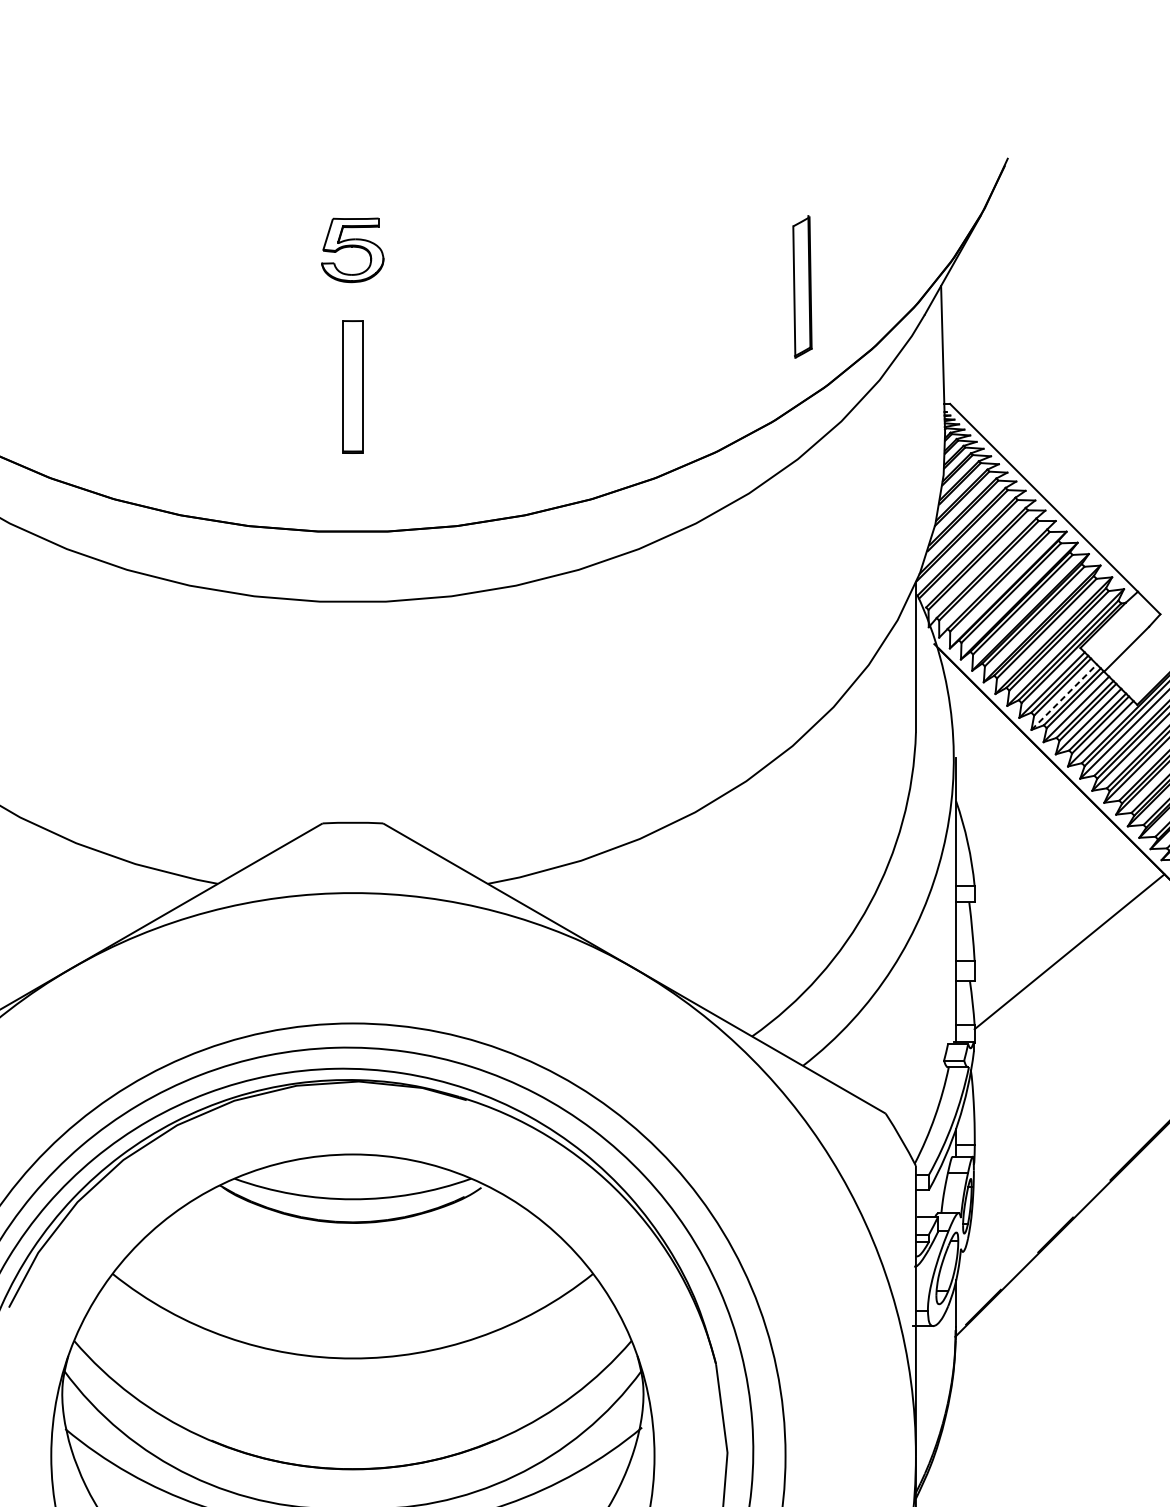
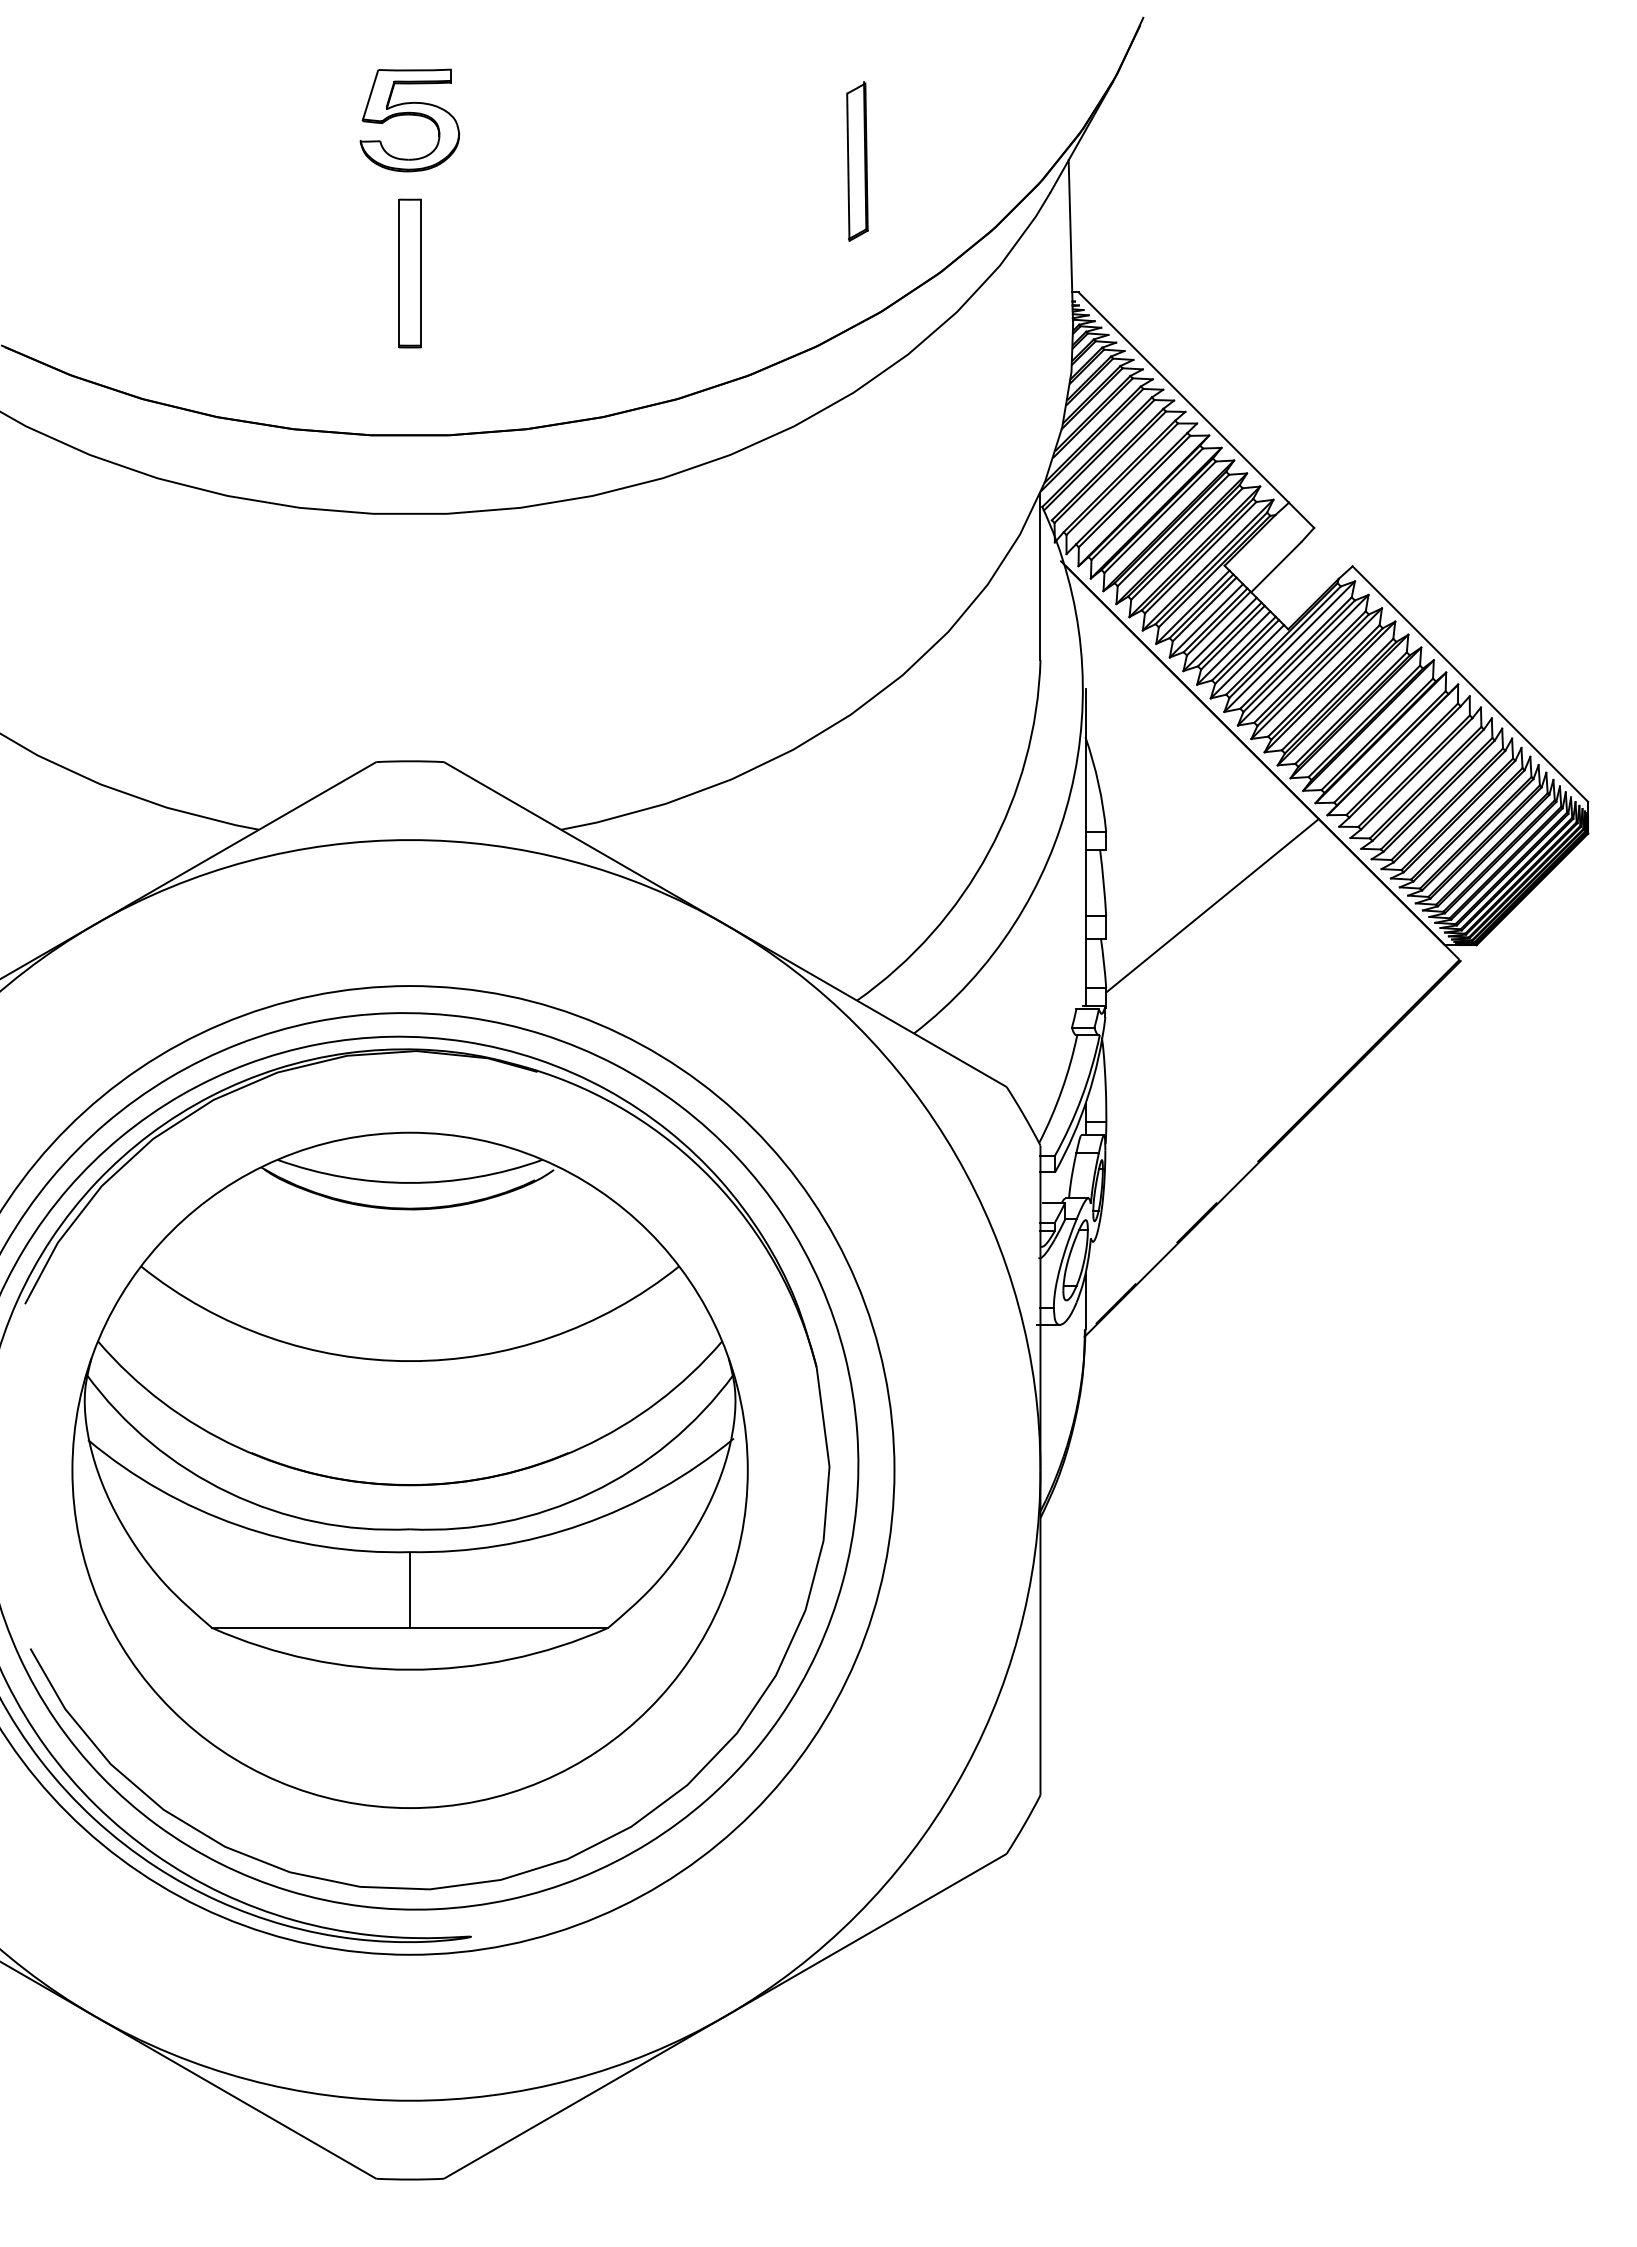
part: (352, 250) -> (409, 120), size x1.43
part: (802, 286) -> (857, 161), moved
line: (1064, 696) -> (1206, 620), dashed -> solid

